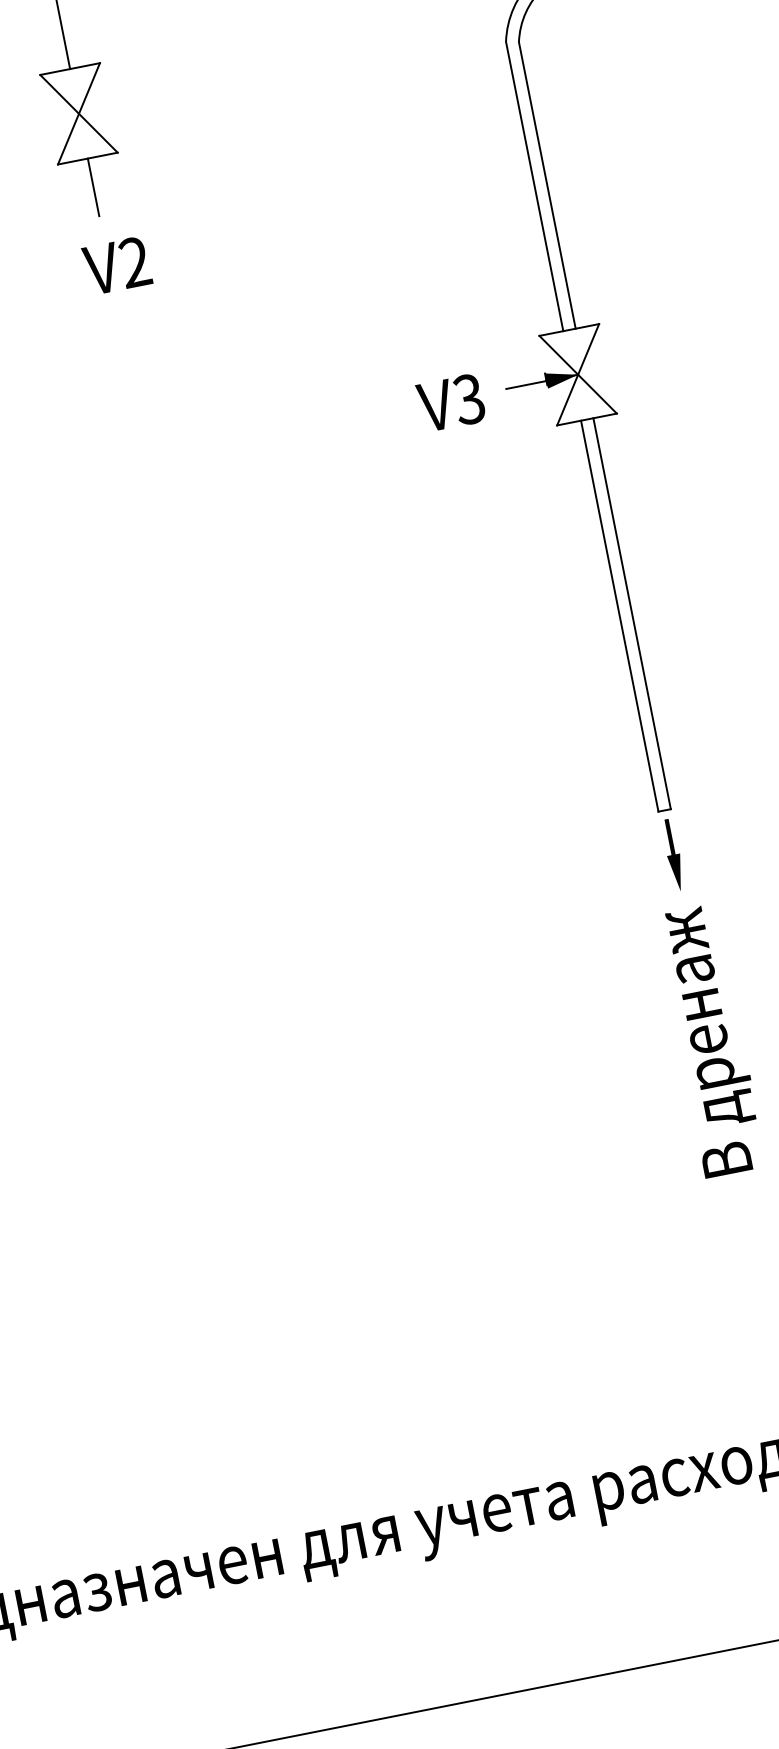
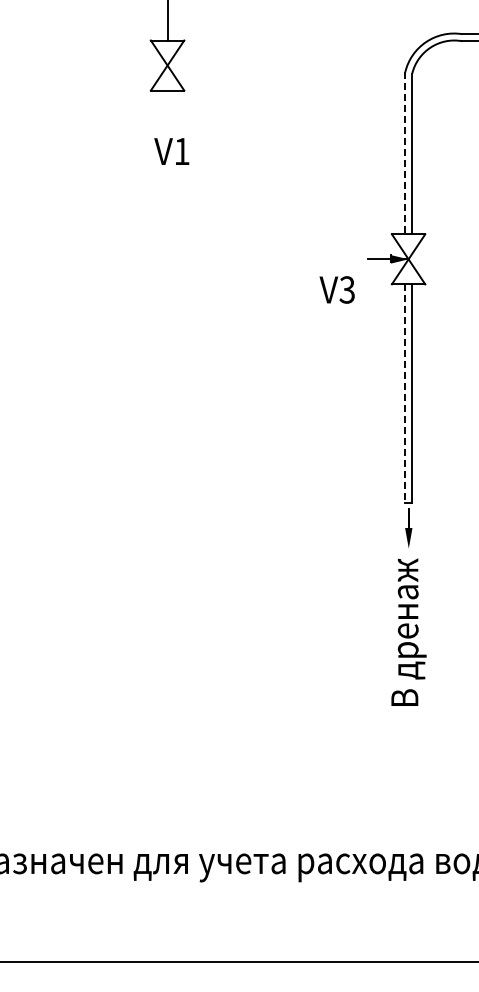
line: (93, 186) -> (167, 106), removed
line: (535, 186) -> (405, 153), solid -> dashed
text: (133, 260) -> (181, 150), V2 -> V1
text: (449, 402) -> (336, 289), moved
line: (620, 617) -> (405, 394), solid -> dashed

